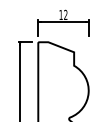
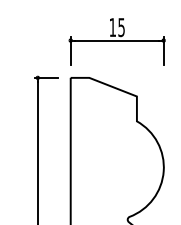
text: (65, 14) -> (120, 26), 12 -> 15

